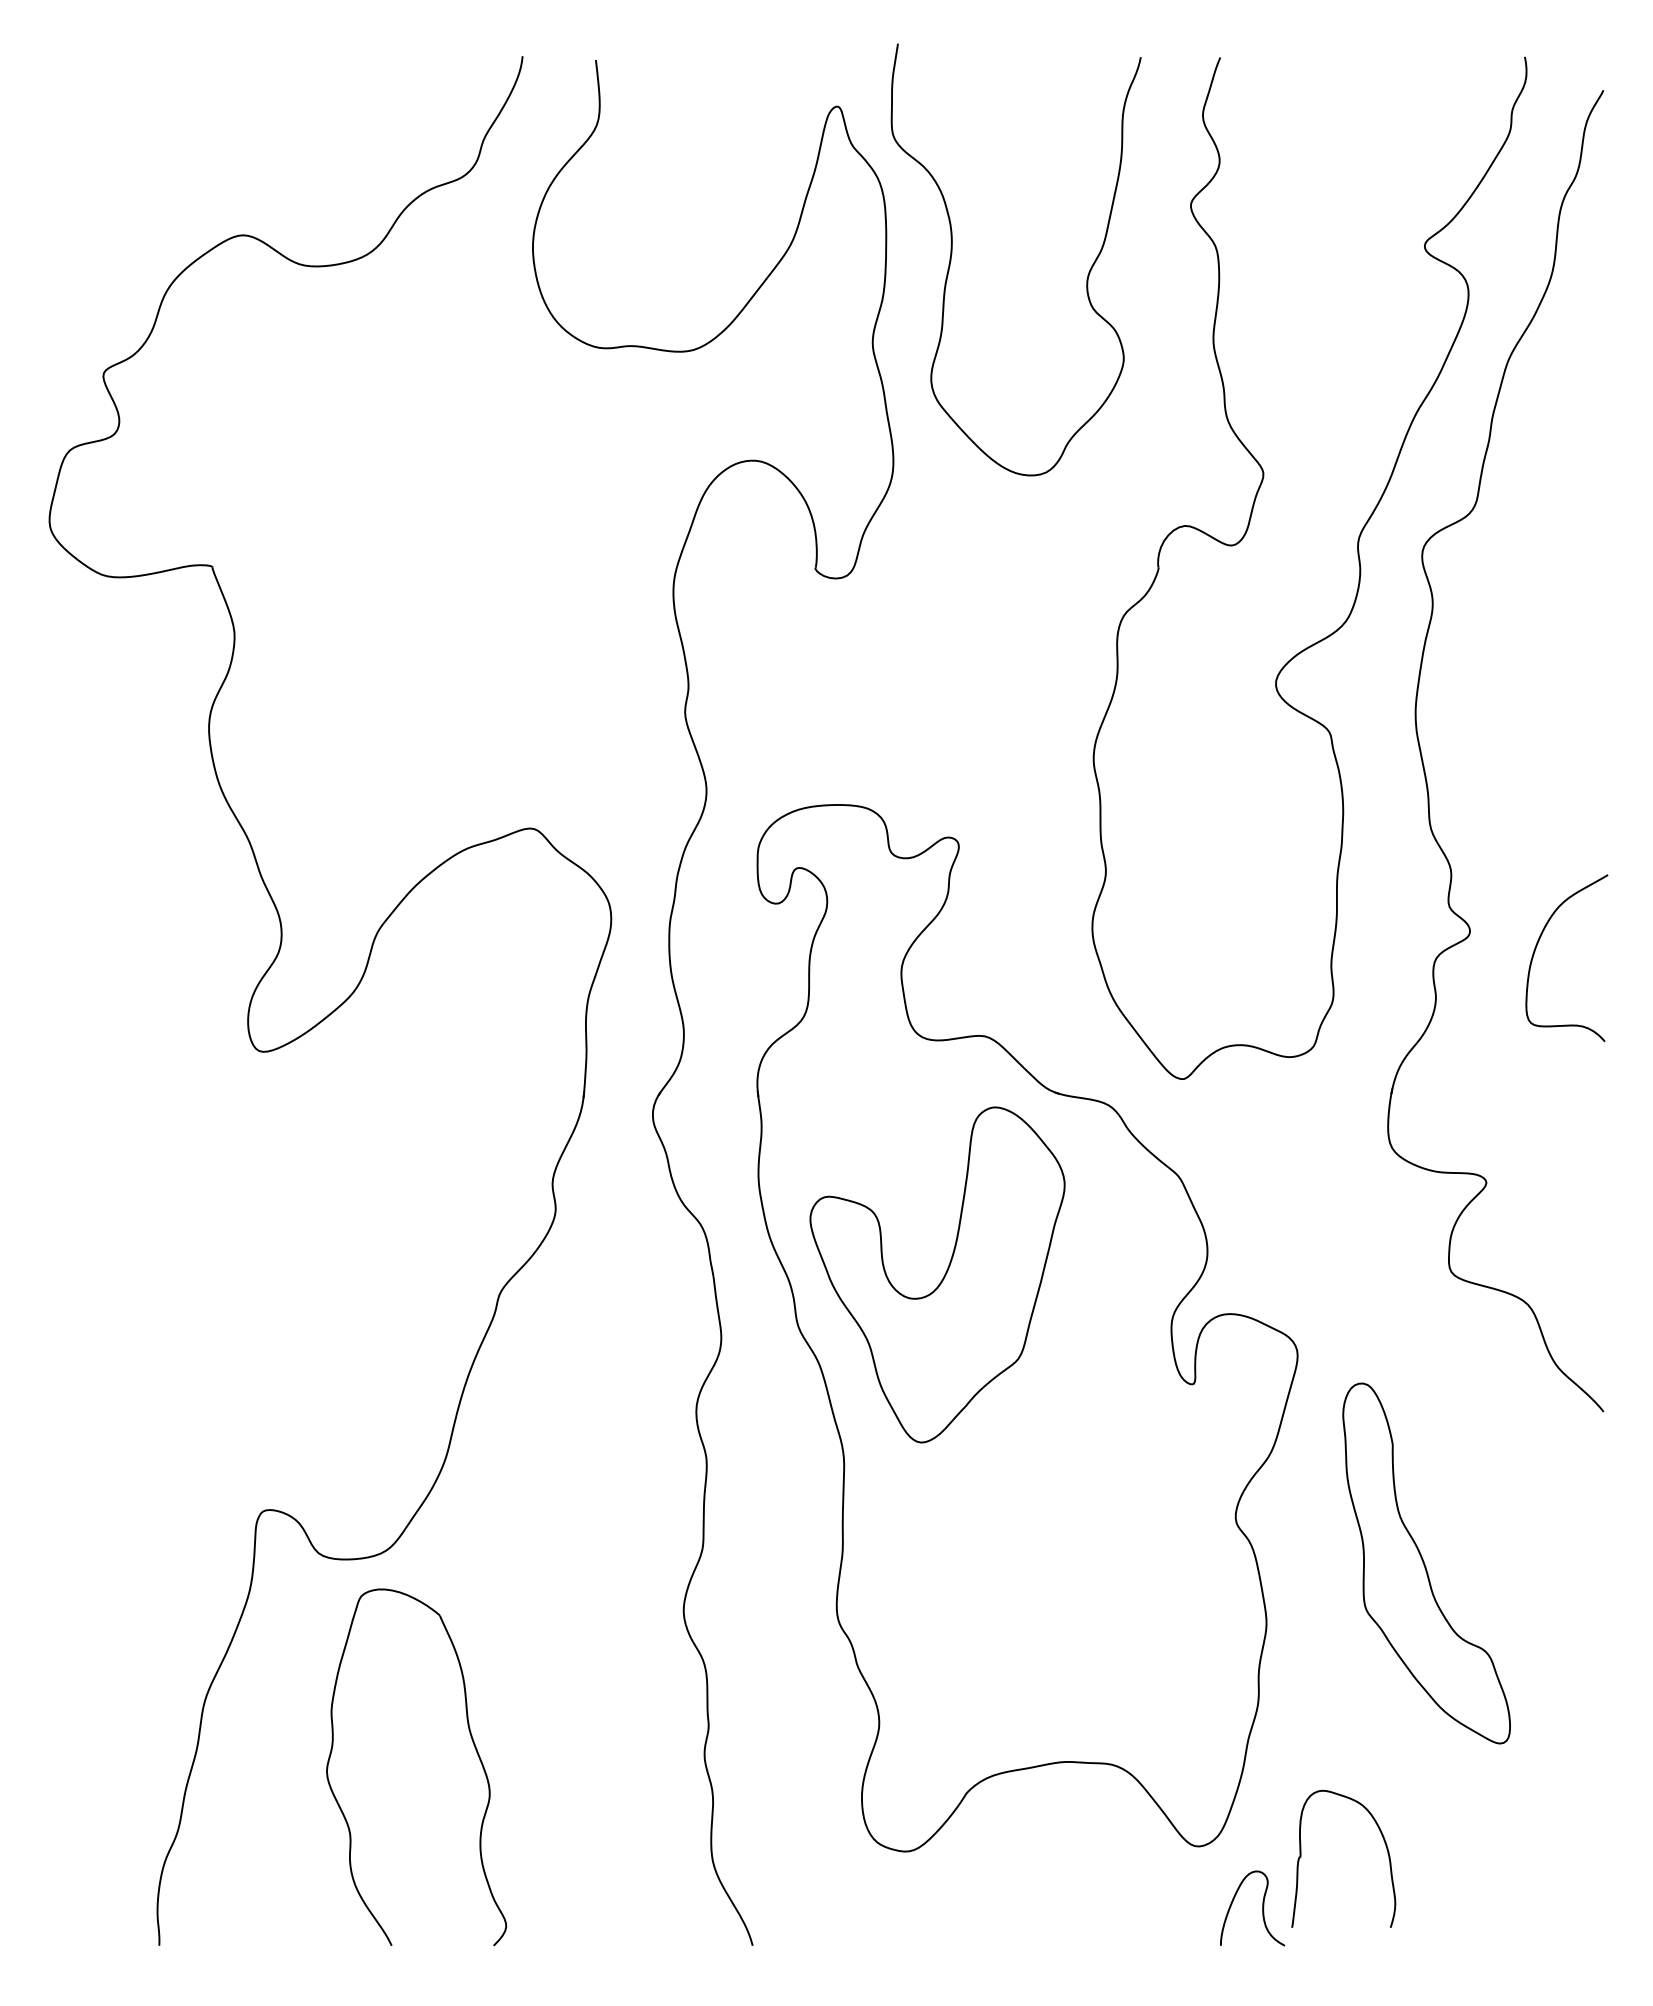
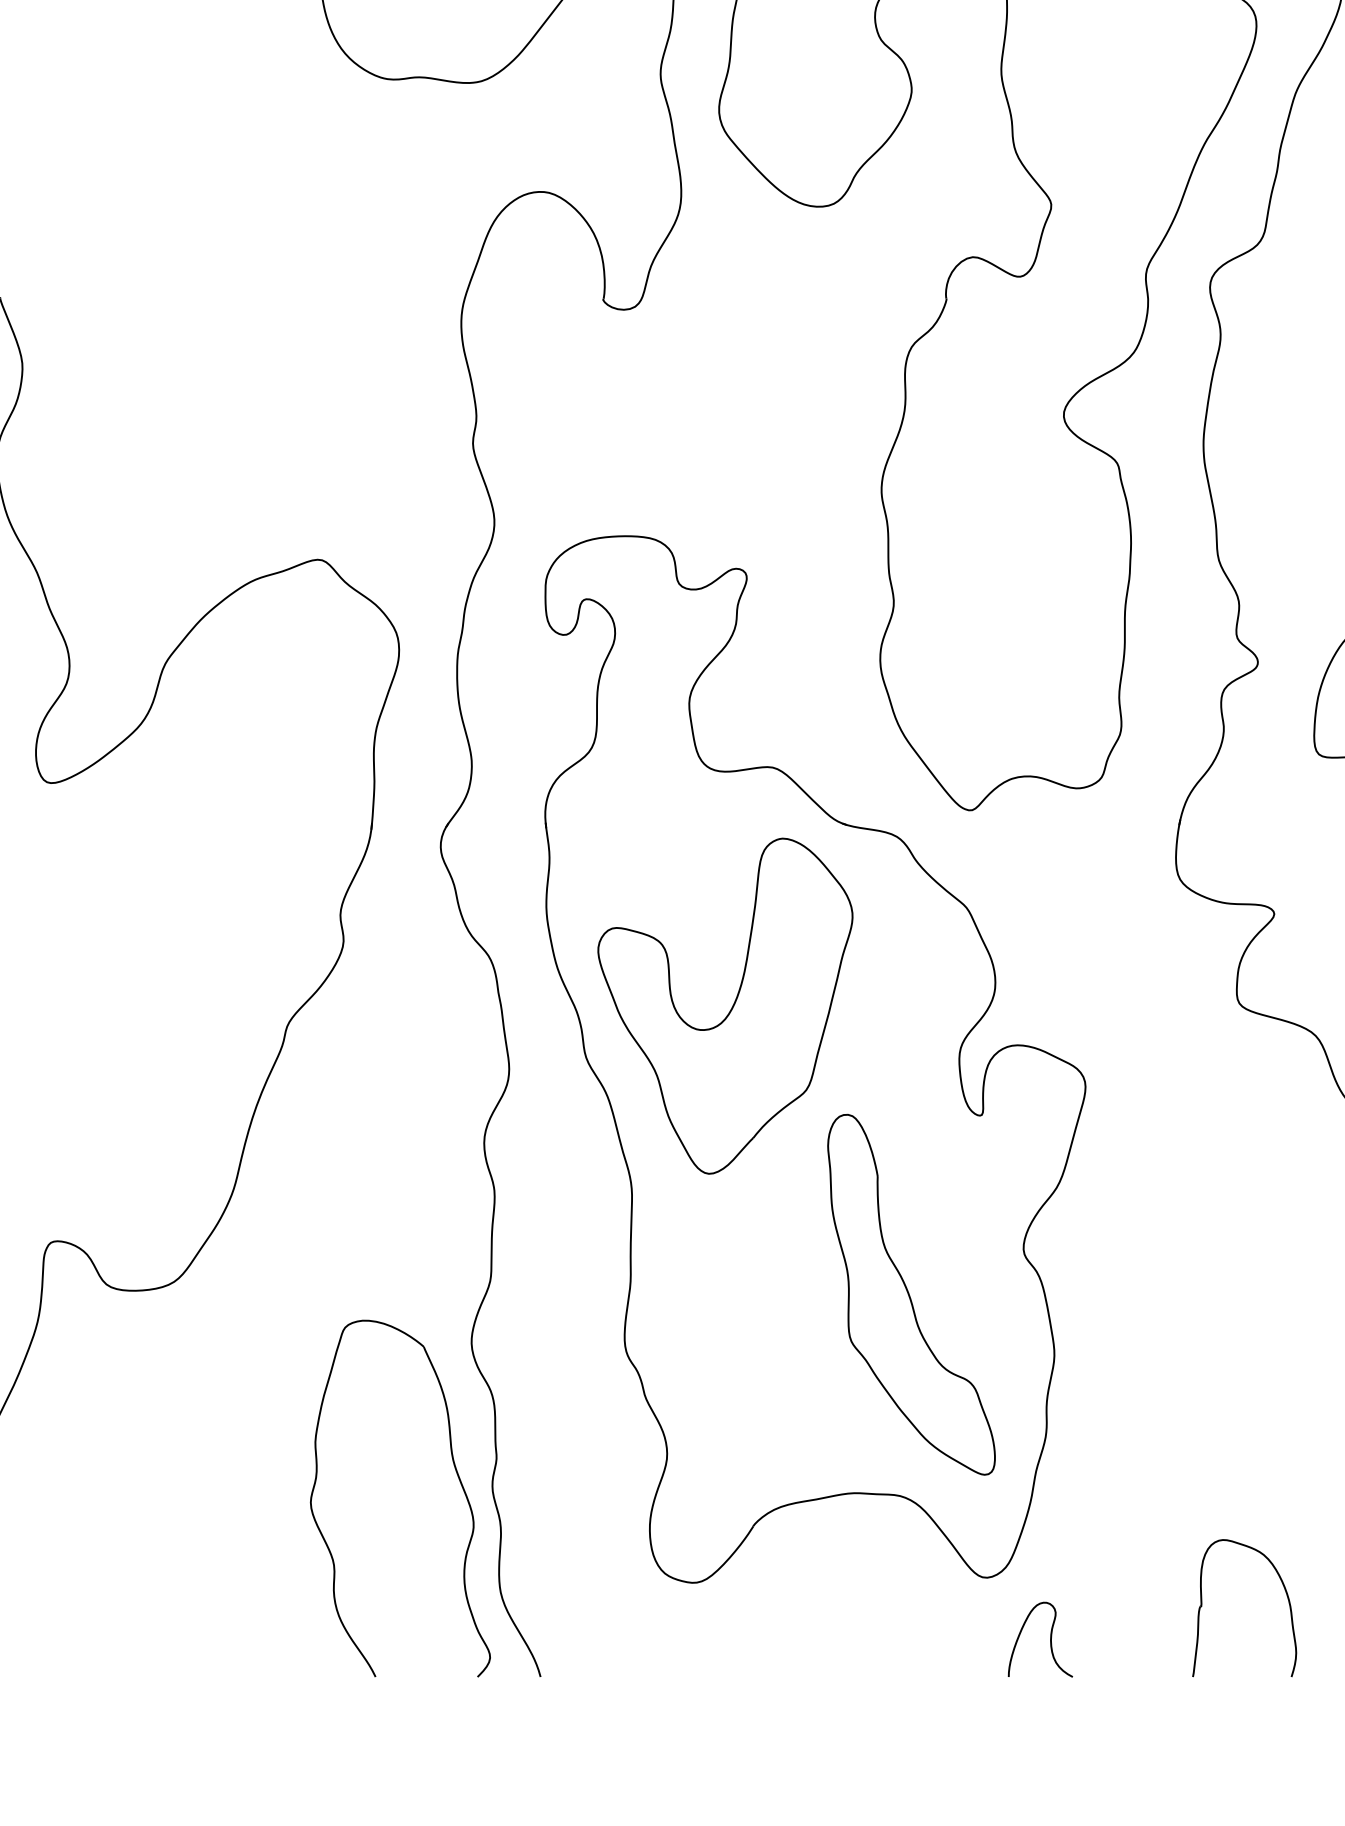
part: (1426, 1563) -> (911, 1294), moved
part: (473, 1745) -> (457, 1476), moved
part: (1301, 1857) -> (1202, 1606), moved

